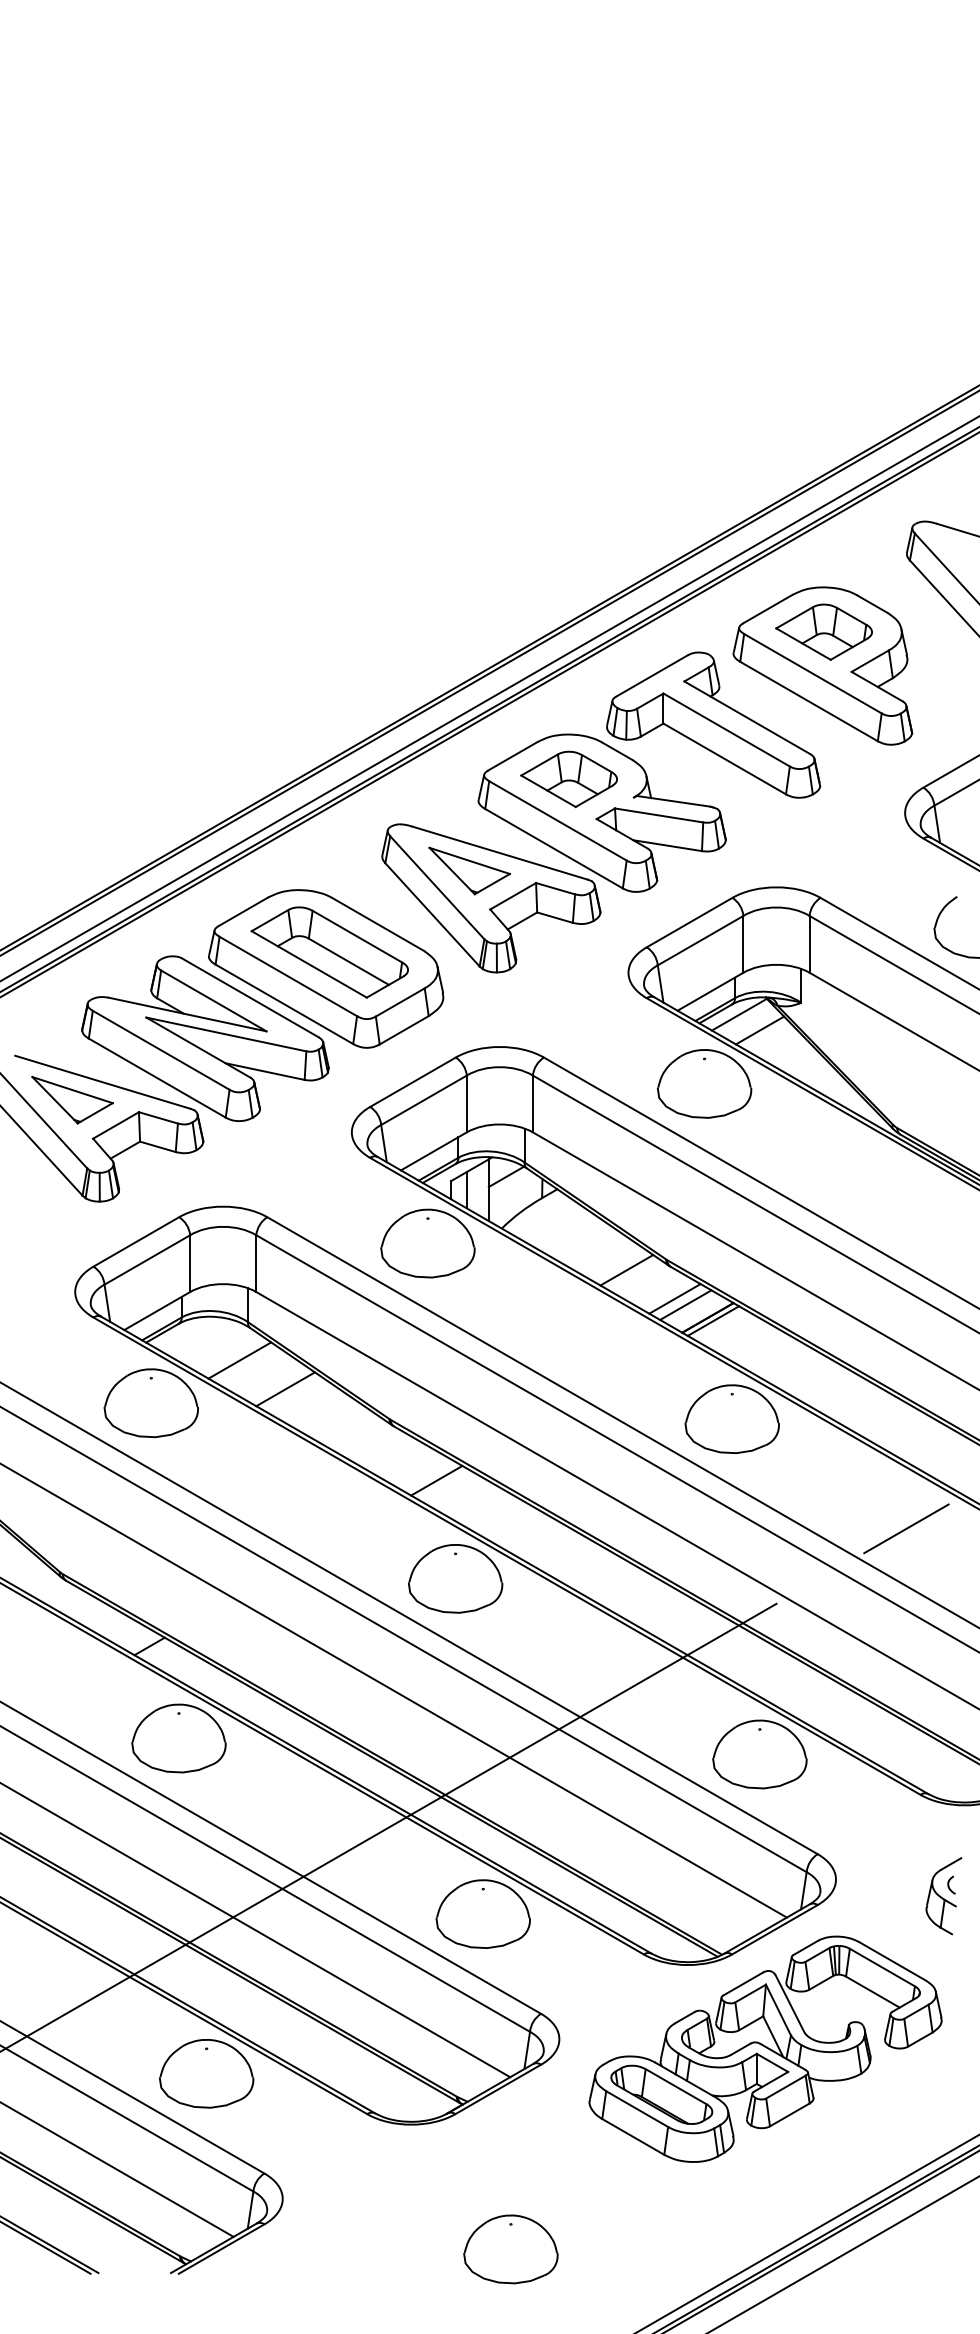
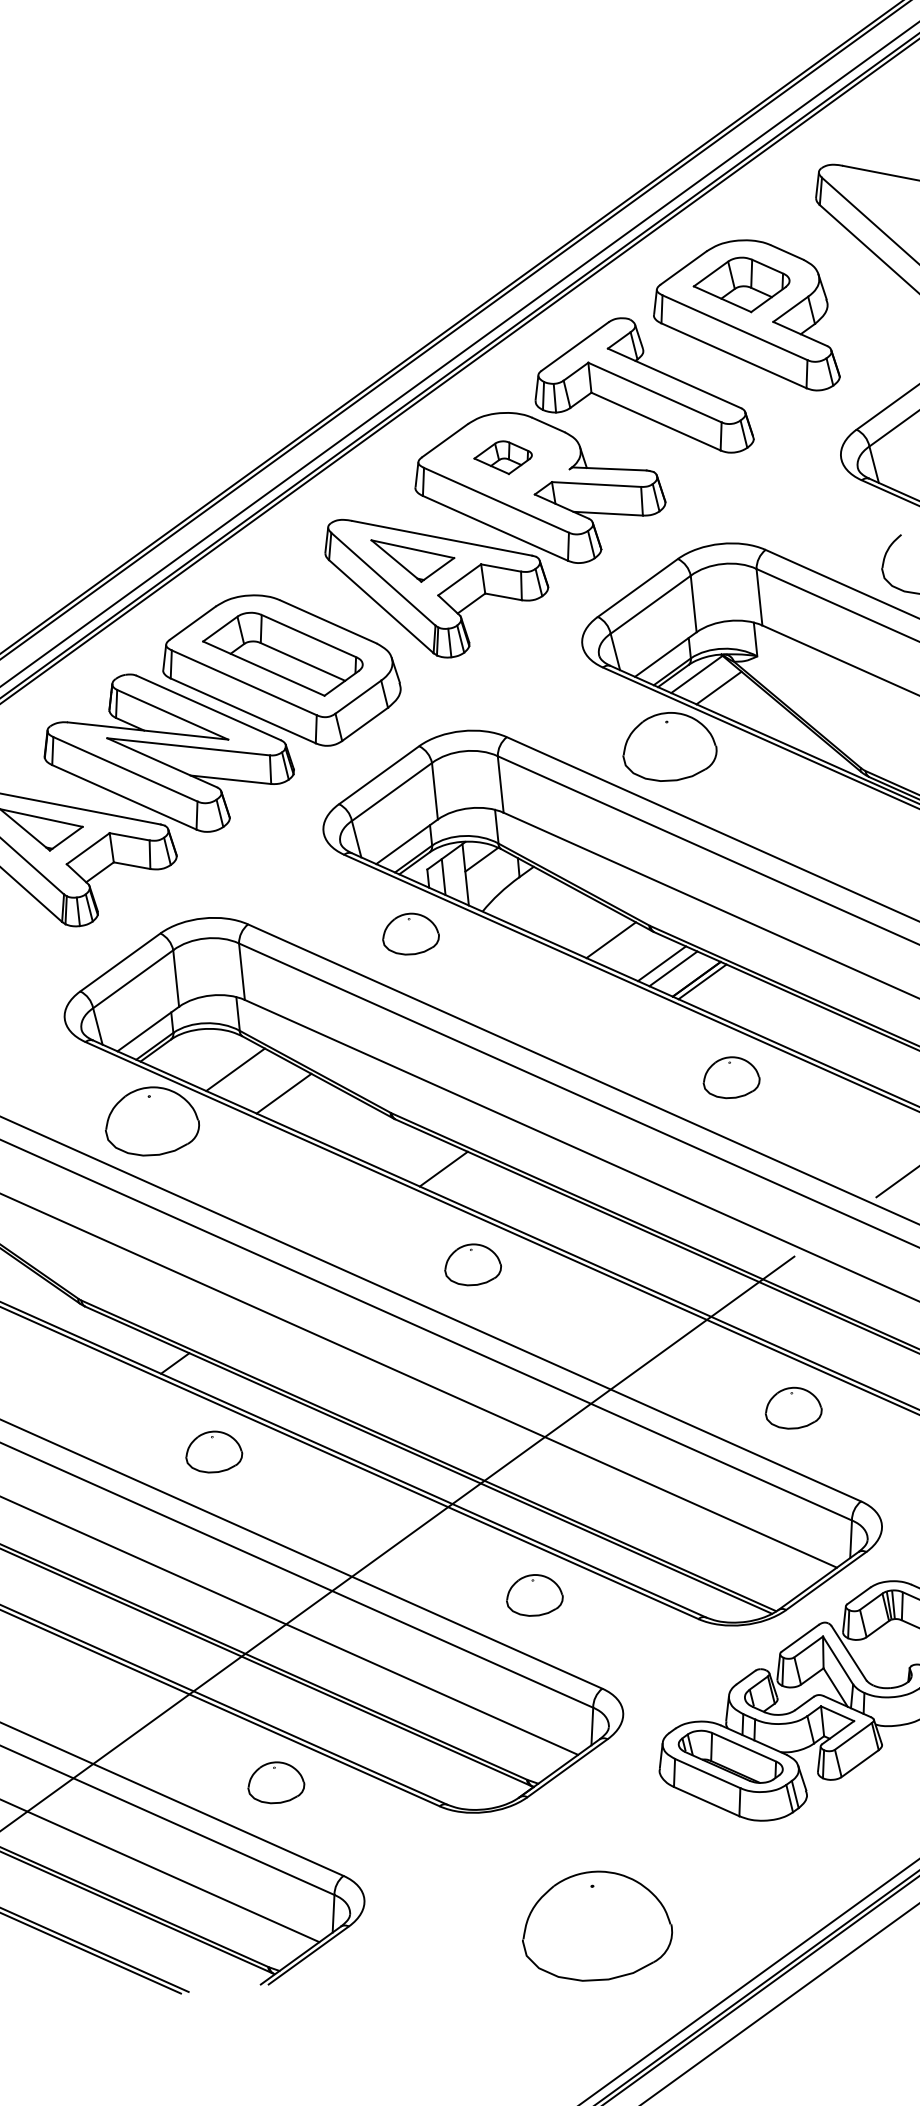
part: (568, 779) -> (502, 458), size x0.6
part: (427, 1243) -> (410, 934), size x0.6
part: (731, 1419) -> (730, 1077), size x0.6
part: (455, 1578) -> (472, 1264), size x0.6
part: (178, 1738) -> (213, 1452), size x0.6
part: (759, 1754) -> (792, 1408), size x0.6
part: (482, 1913) -> (533, 1594), size x0.6
part: (206, 2073) -> (275, 1782), size x0.6
part: (510, 2249) -> (596, 1926), size x1.6

